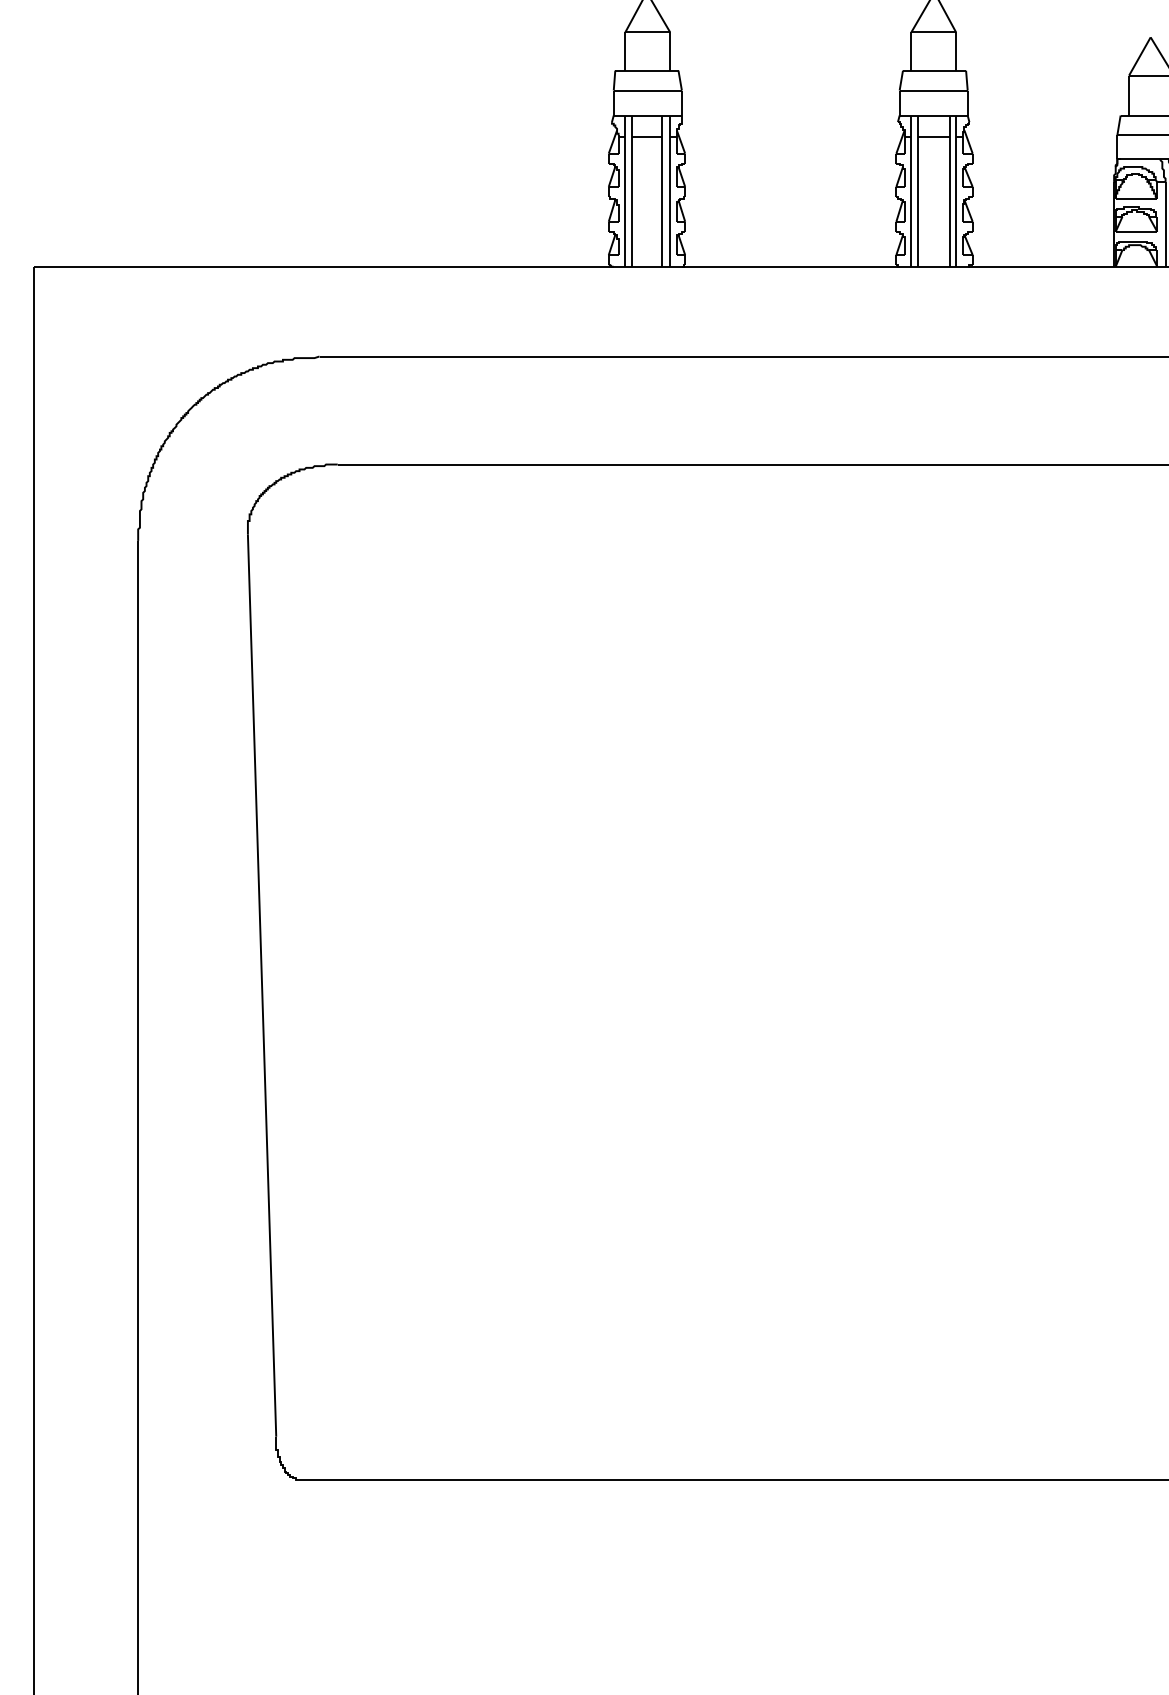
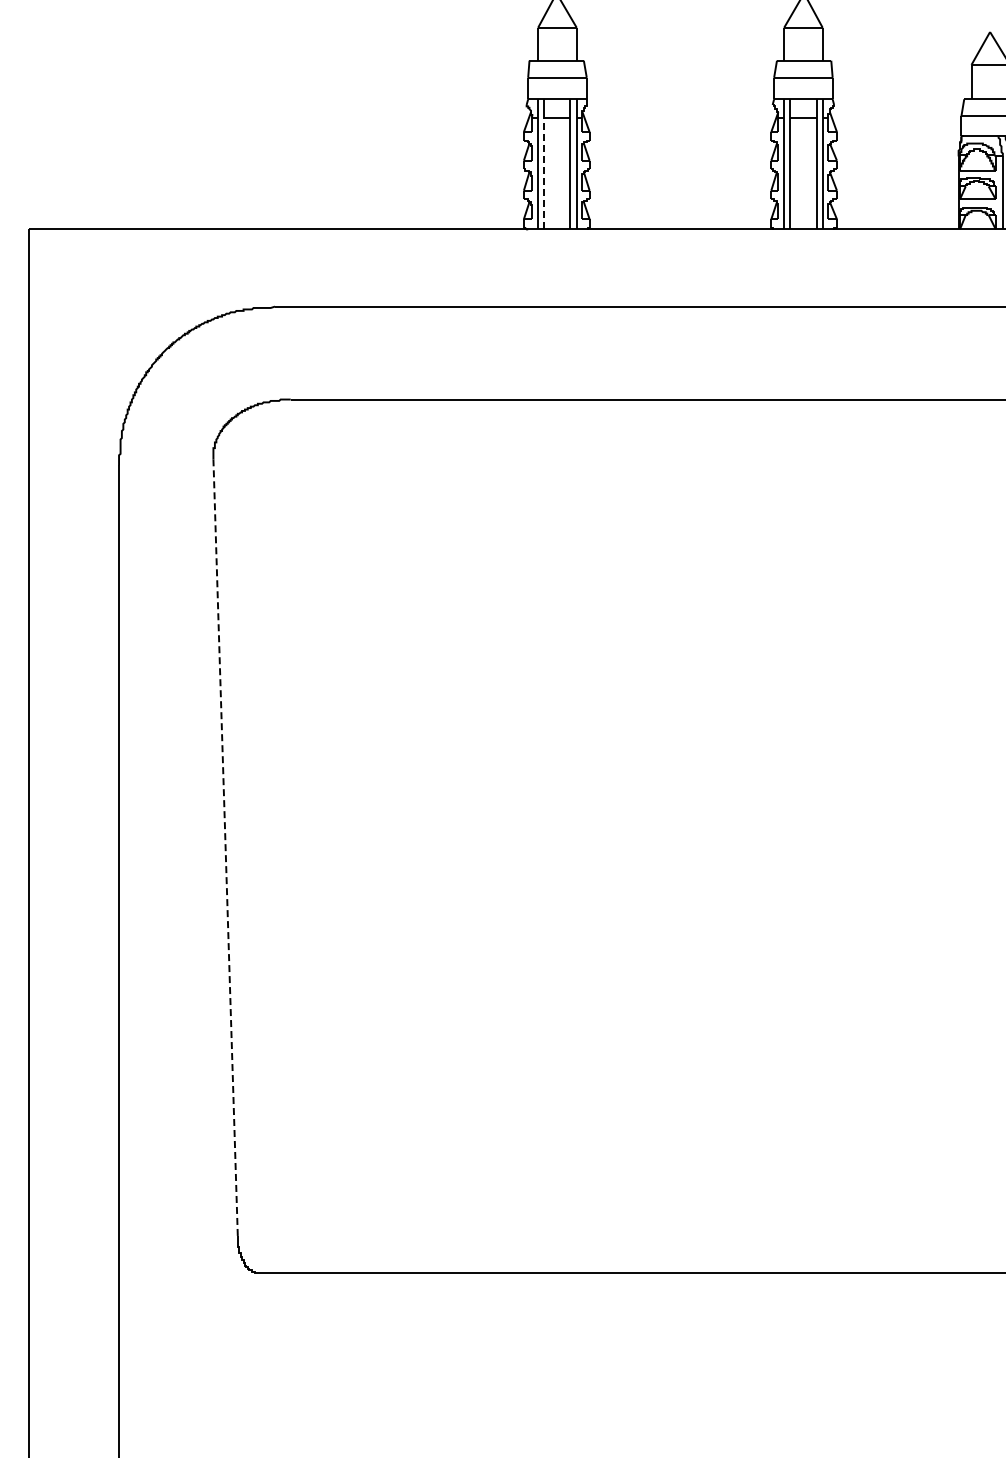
line: (631, 201) -> (543, 173), solid -> dashed
line: (261, 985) -> (225, 847), solid -> dashed

